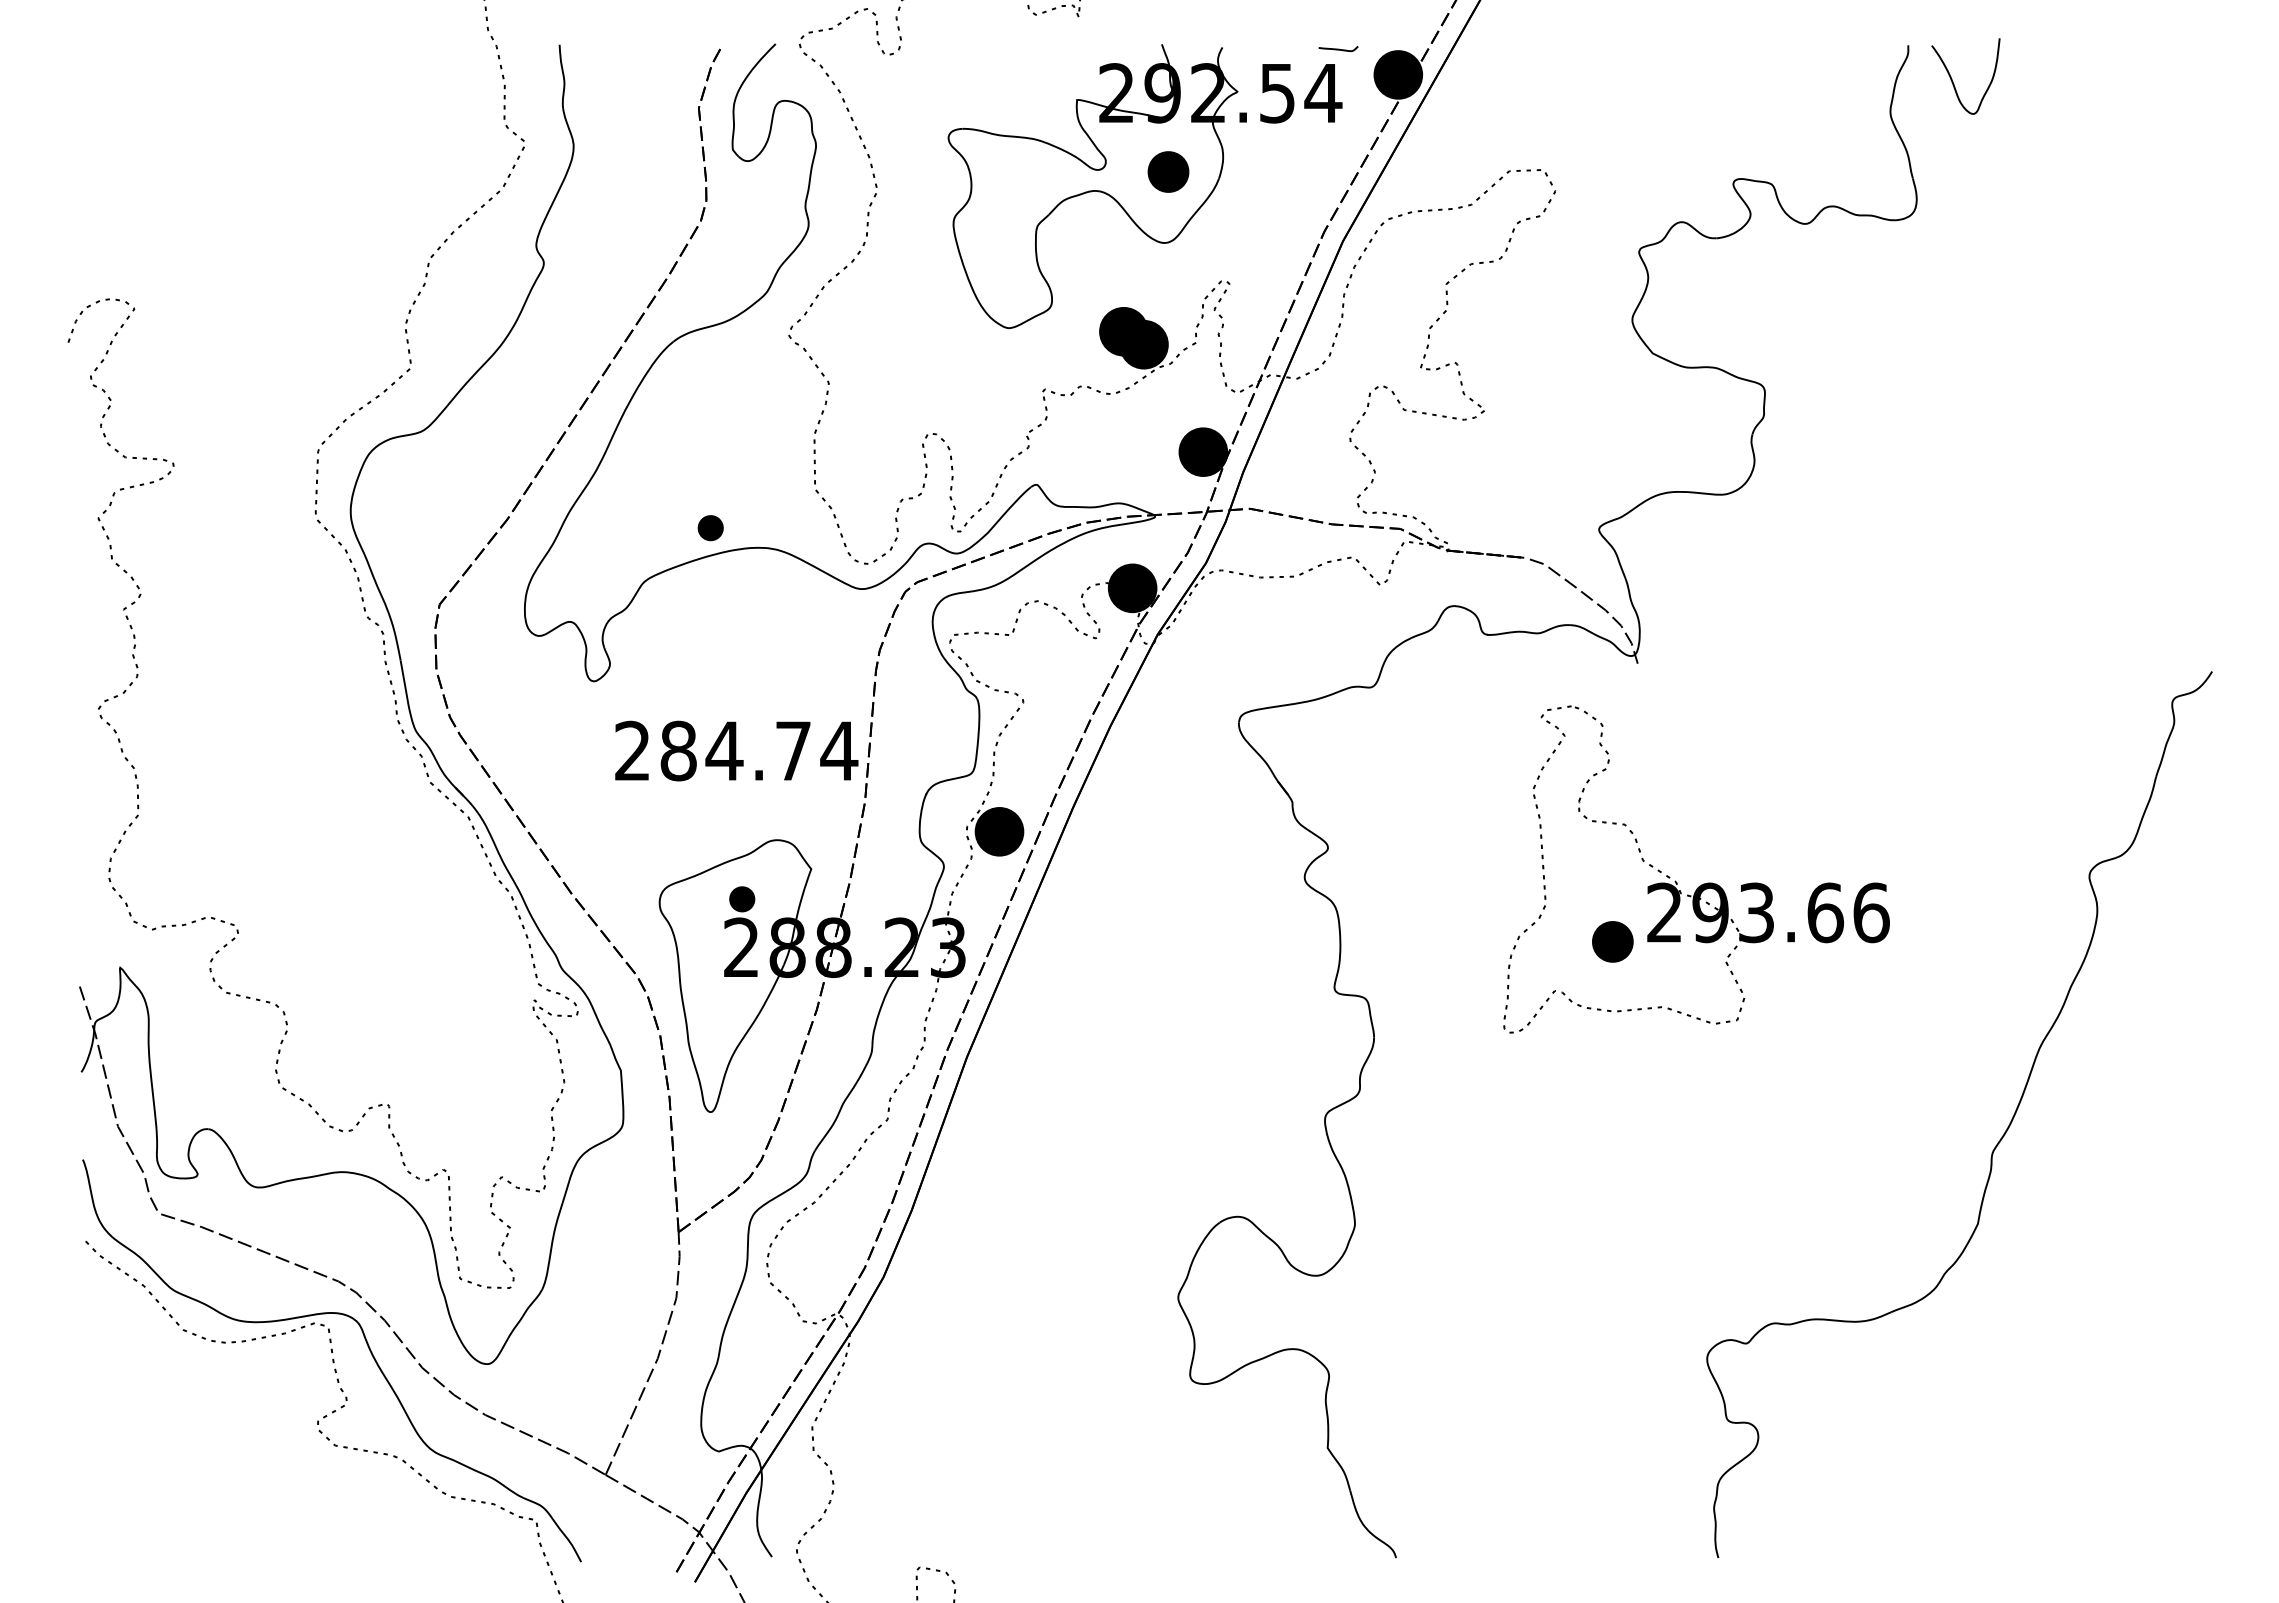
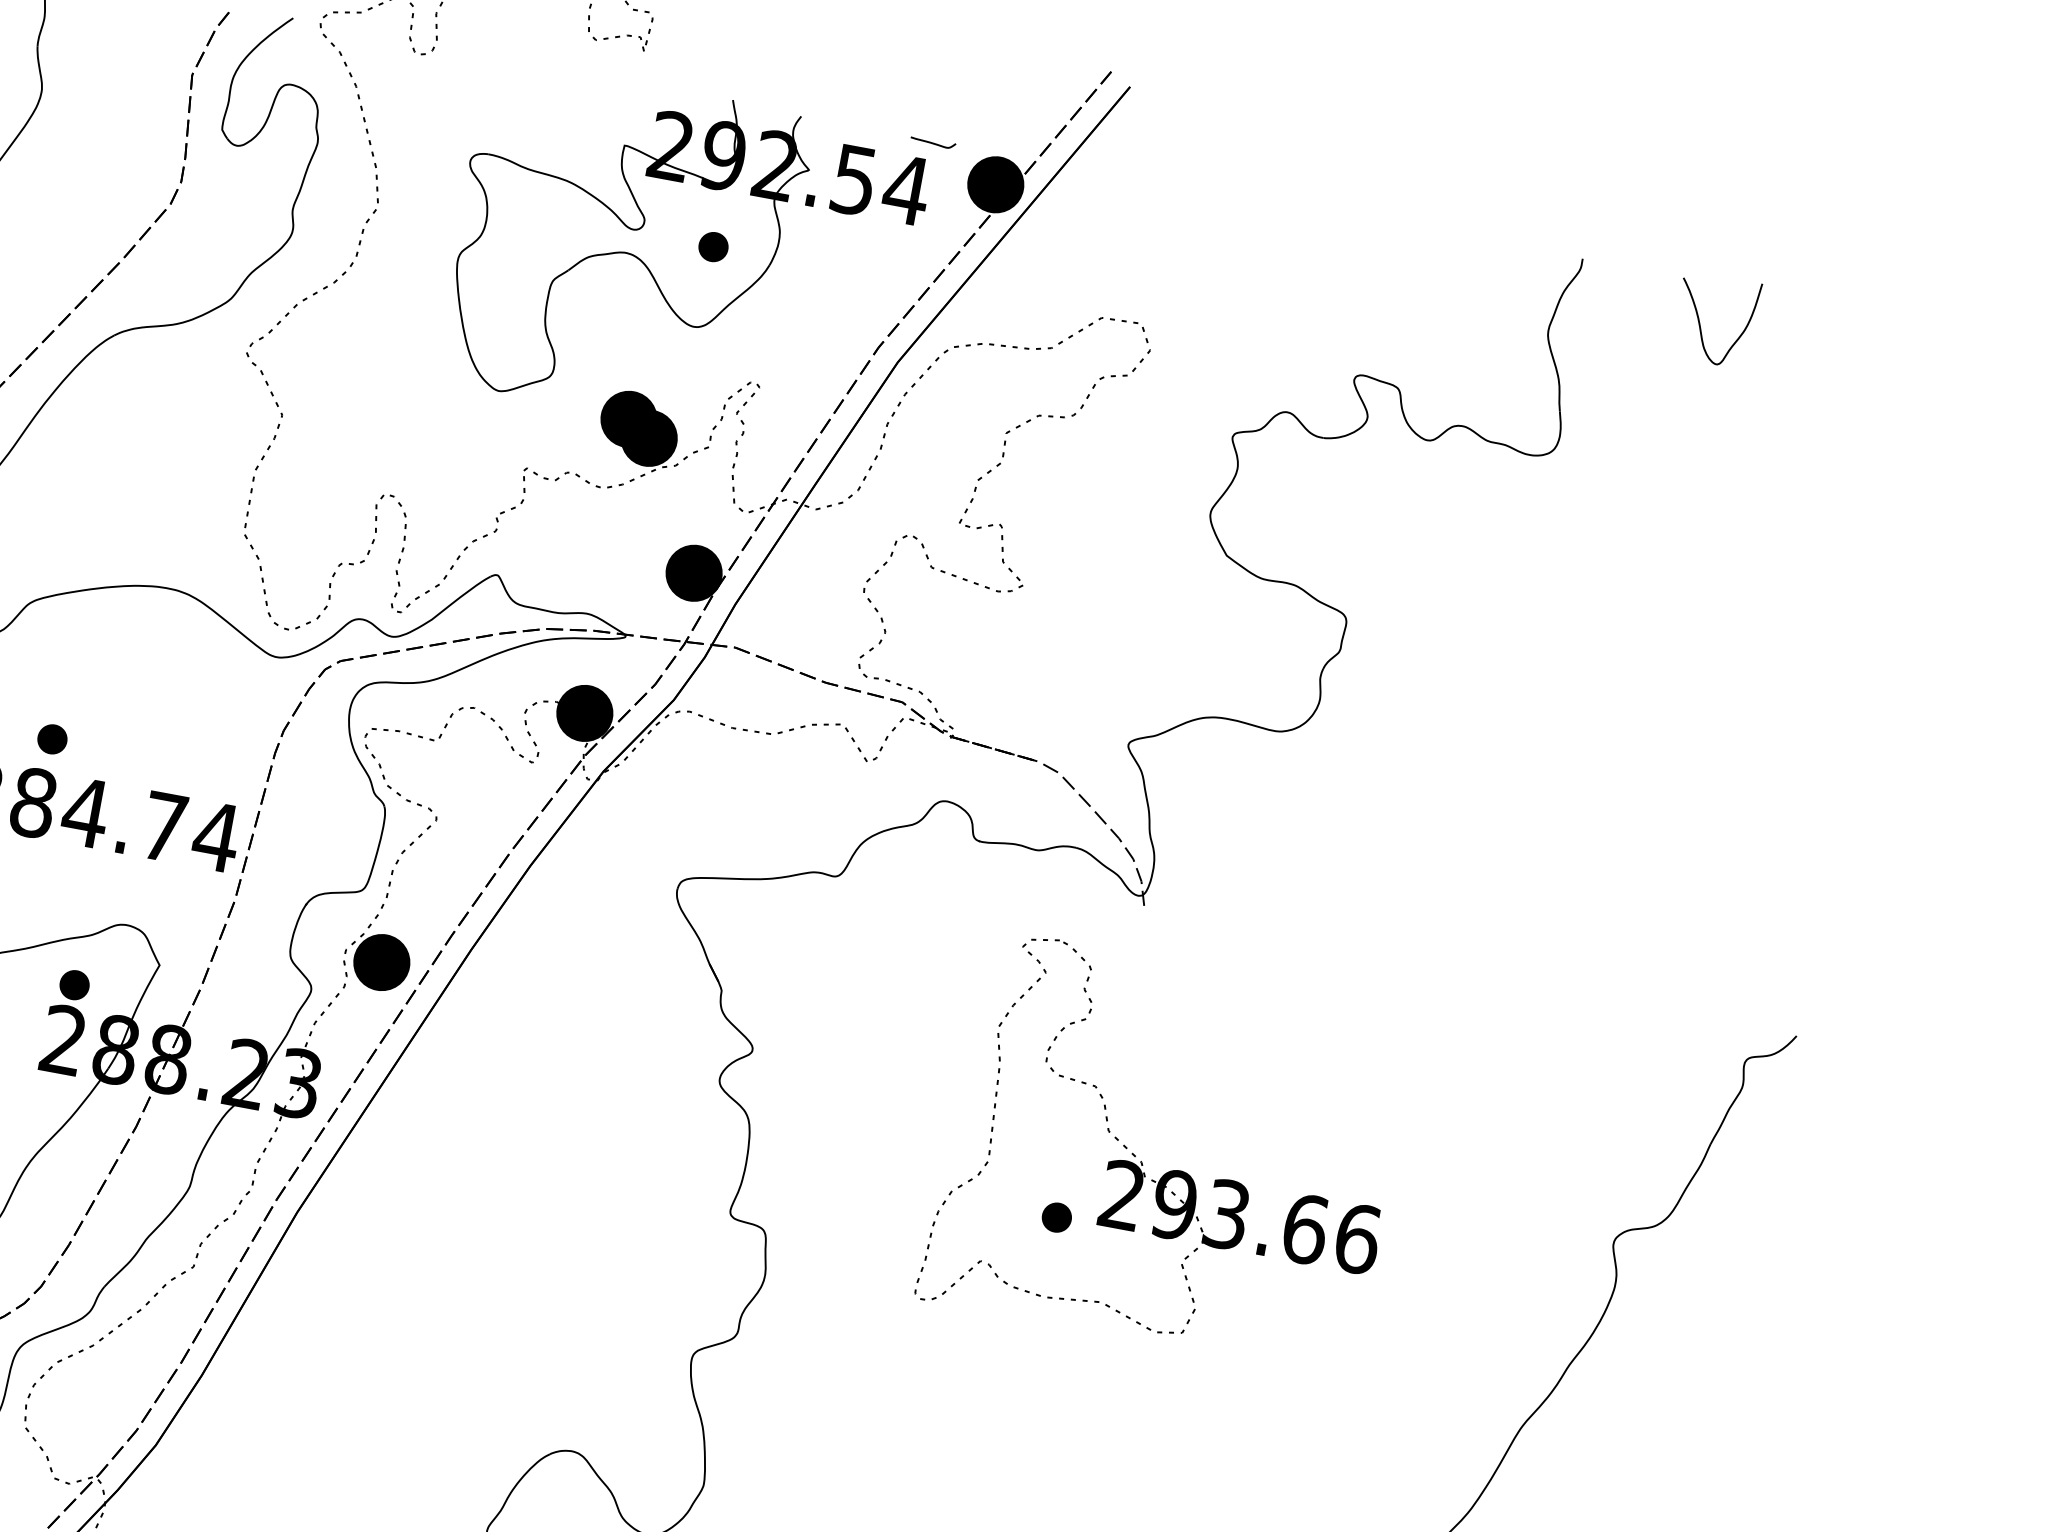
curve: (1953, 81) -> (1700, 323), moved
part: (1168, 172) -> (713, 247), size x0.62
part: (710, 528) -> (52, 739), moved
part: (1612, 942) -> (1056, 1218), size x0.62

